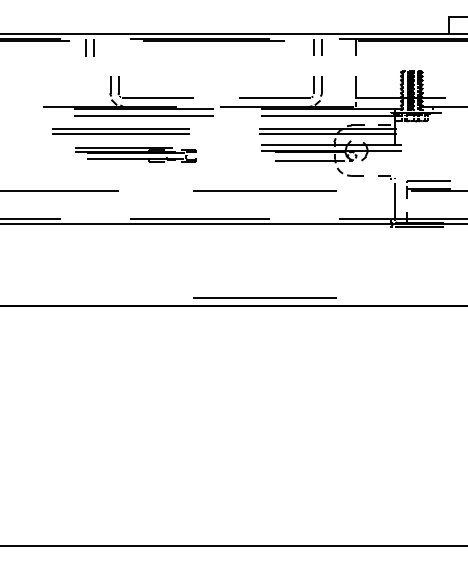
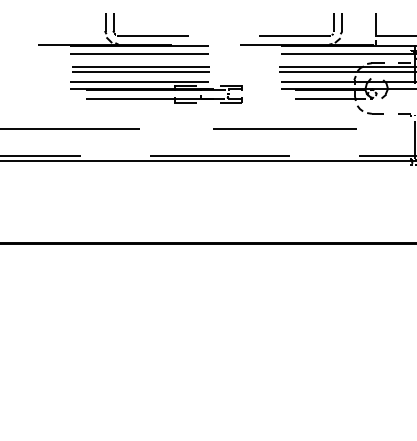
part: (128, 96) -> (123, 34), moved
part: (135, 154) -> (155, 92), size x1.43
line: (264, 297) -> (284, 235), removed

